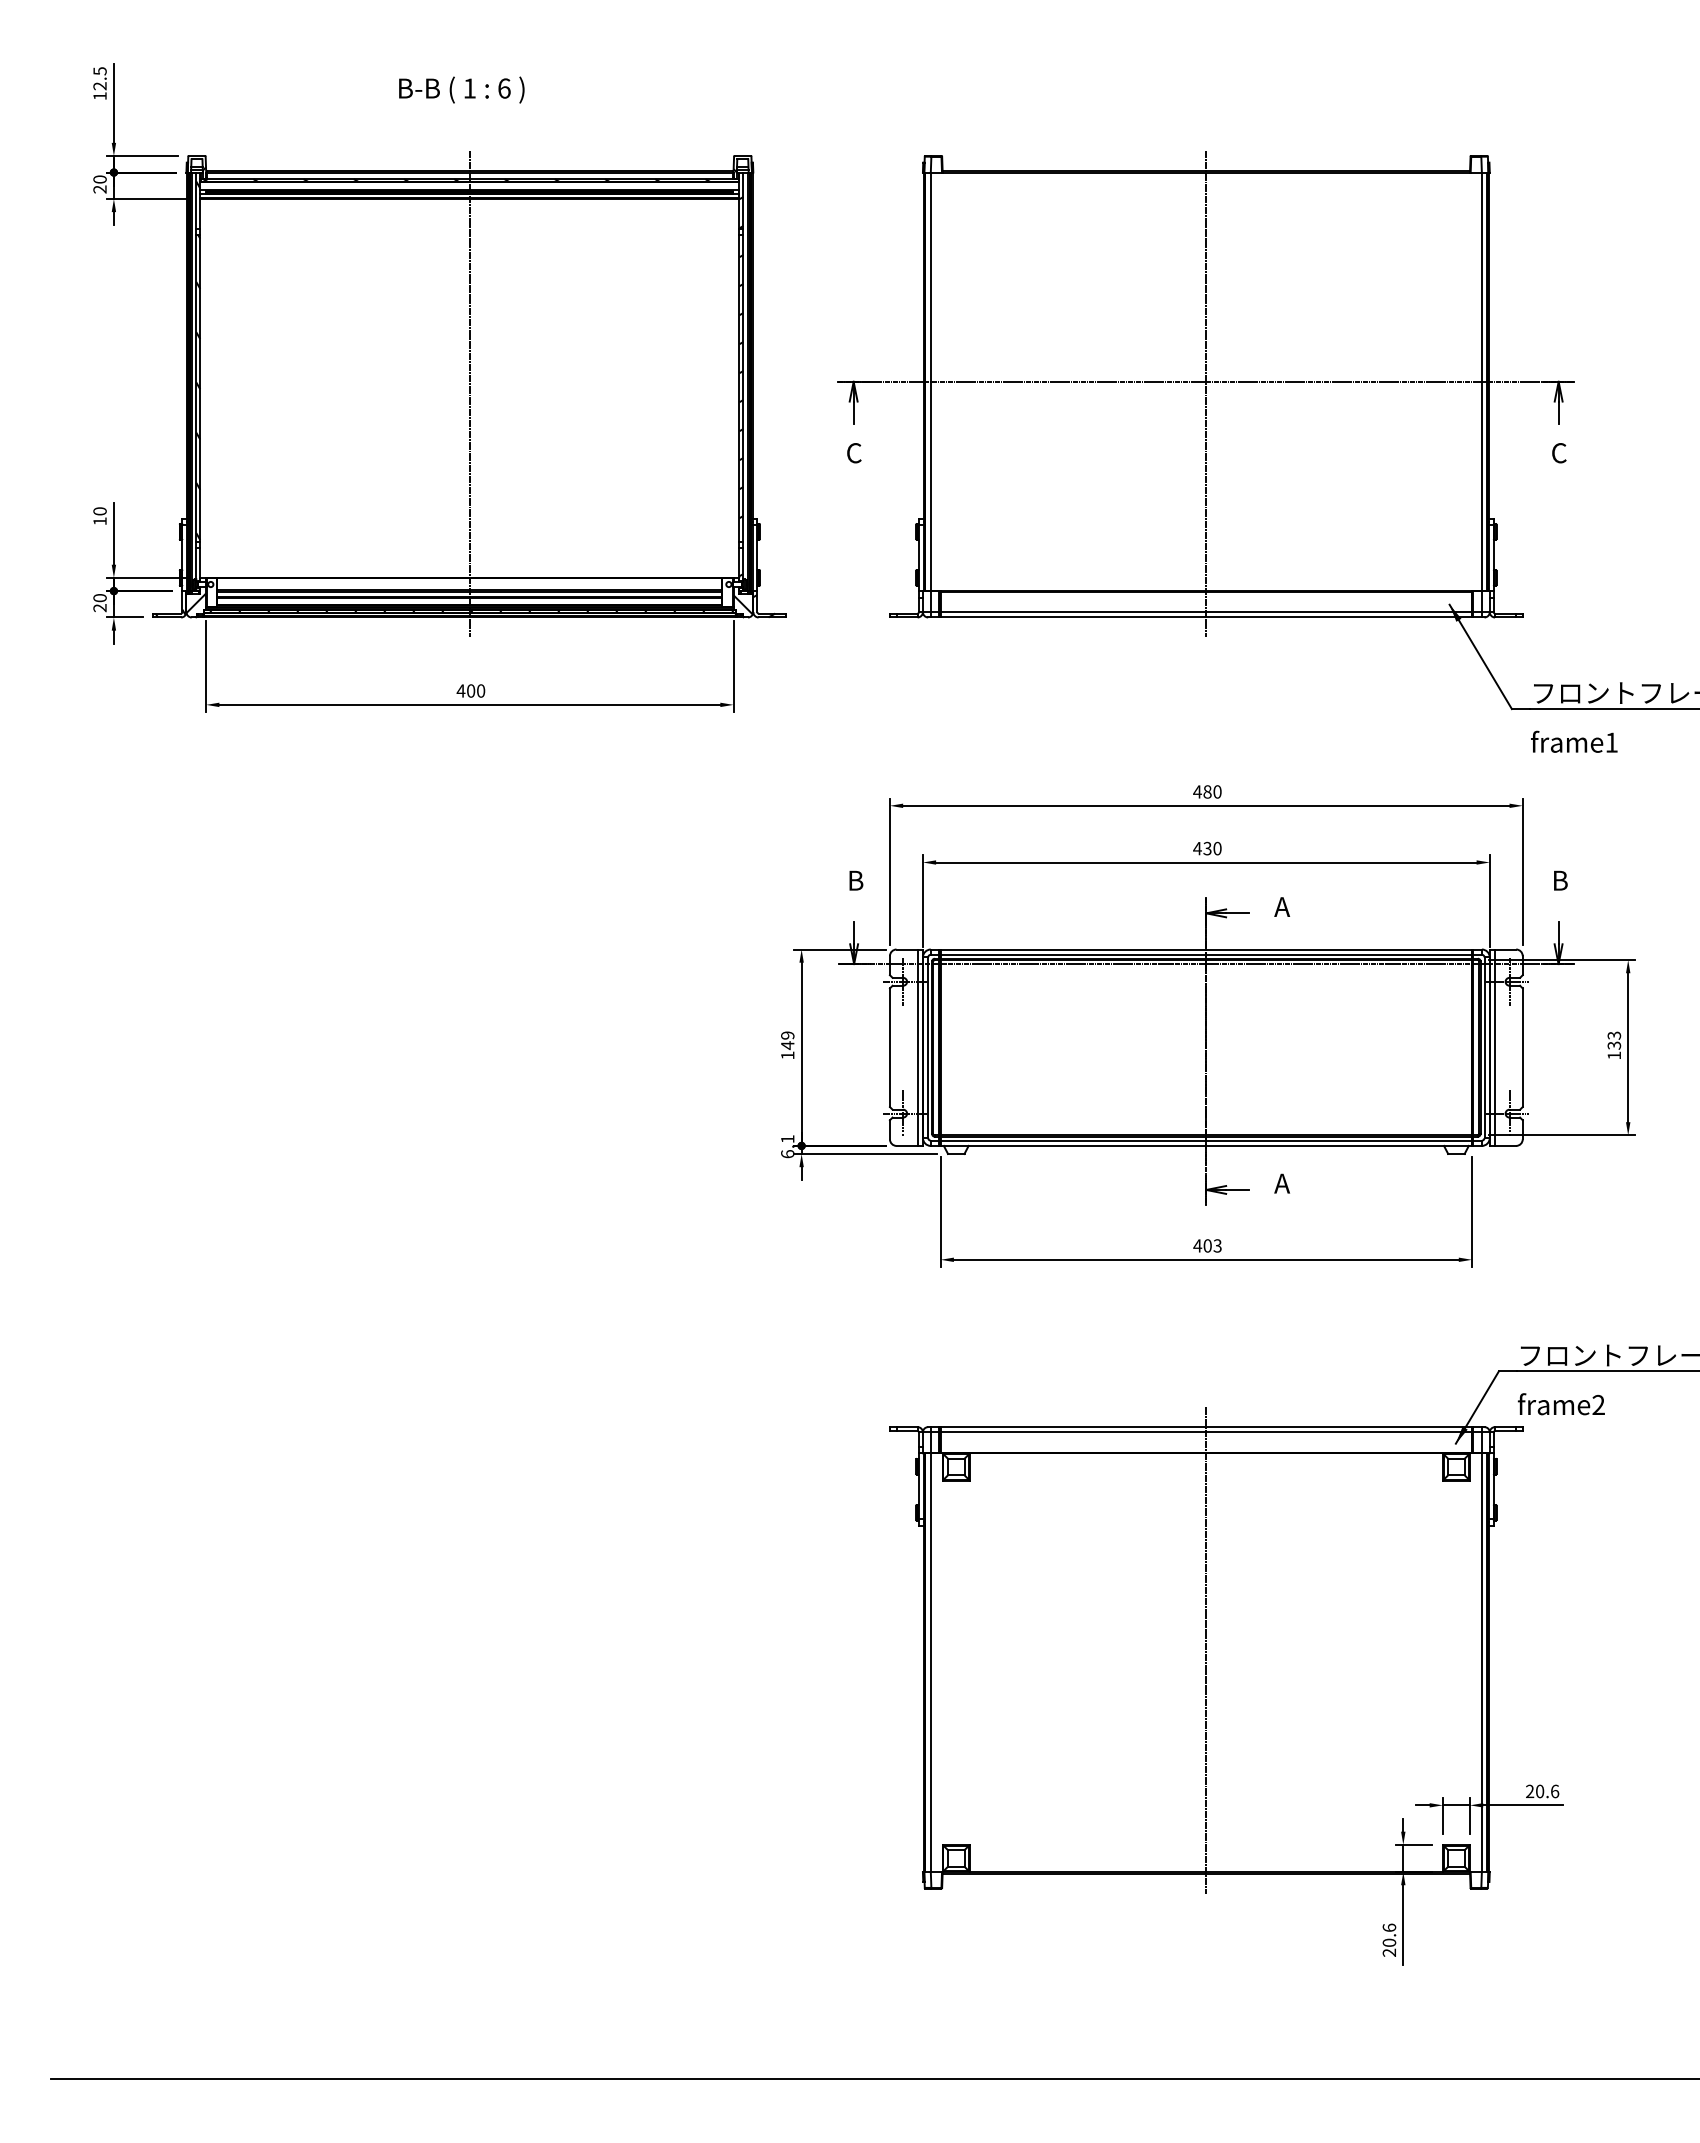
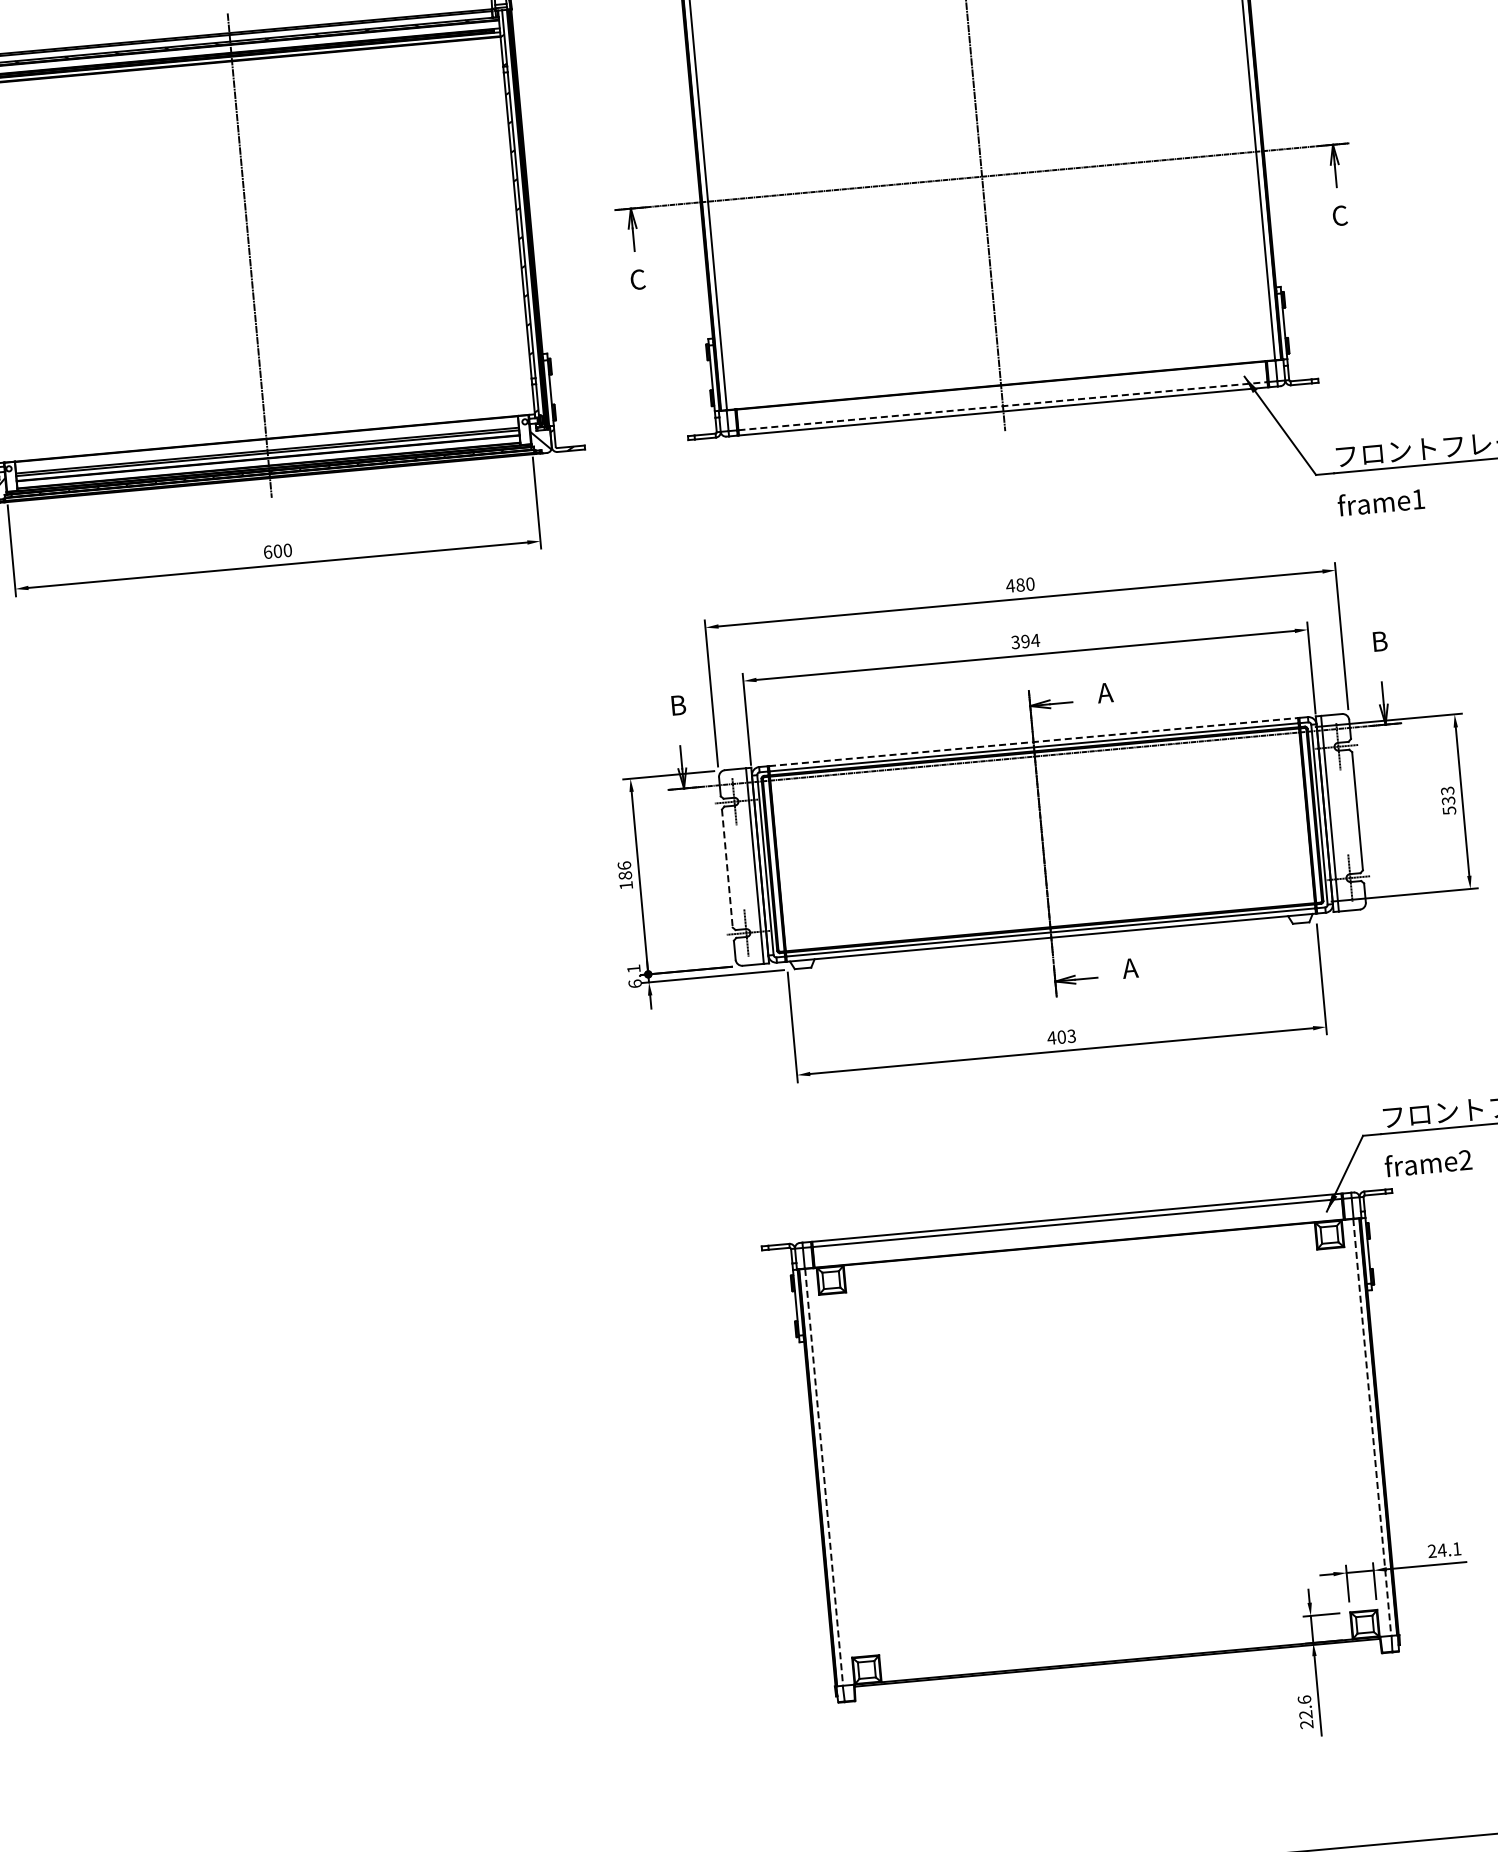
line: (1206, 612) -> (1003, 406), solid -> dashed
text: (460, 690) -> (267, 551), 400 -> 600
text: (1207, 848) -> (1025, 641), 430 -> 394
line: (1206, 949) -> (1033, 742), solid -> dashed
text: (787, 1040) -> (624, 870), 149 -> 186
line: (889, 1048) -> (726, 869), solid -> dashed
text: (1614, 1055) -> (1449, 810), 133 -> 533
line: (1206, 1650) -> (1097, 1440), removed
line: (931, 1663) -> (824, 1478), solid -> dashed
line: (1481, 1663) -> (1372, 1428), solid -> dashed
text: (1547, 1791) -> (1449, 1549), 20.6 -> 24.1
text: (1389, 1942) -> (1305, 1714), 20.6 -> 22.6

